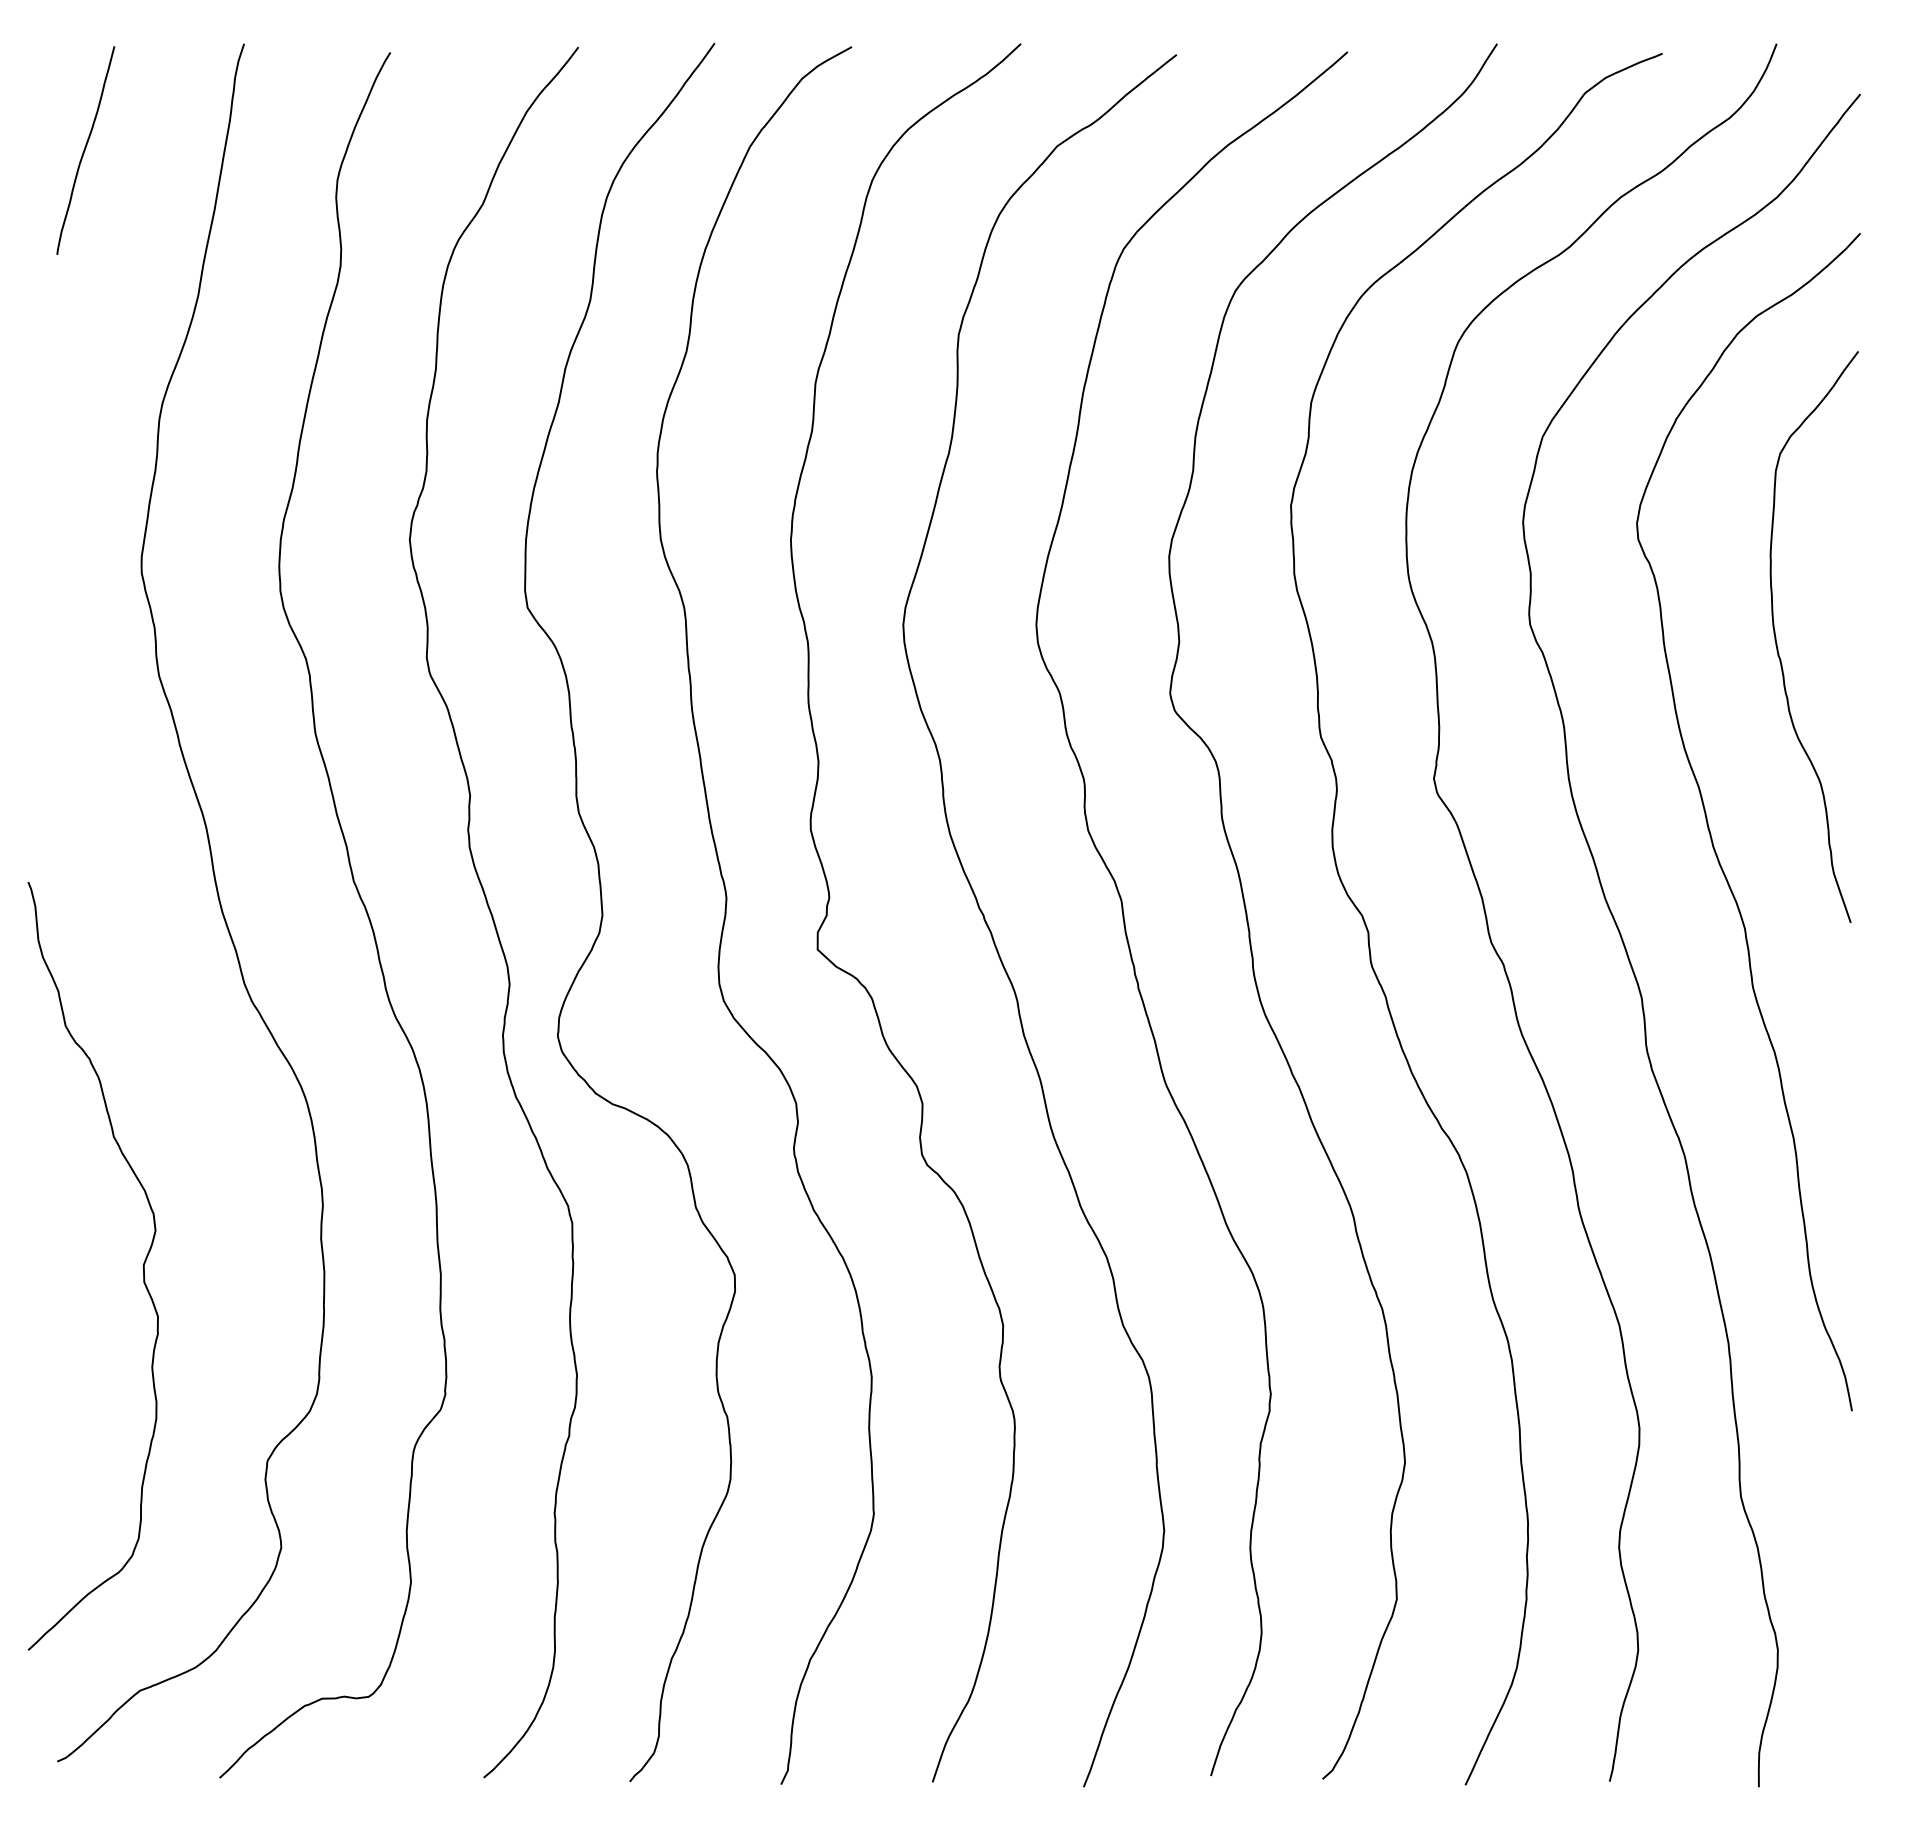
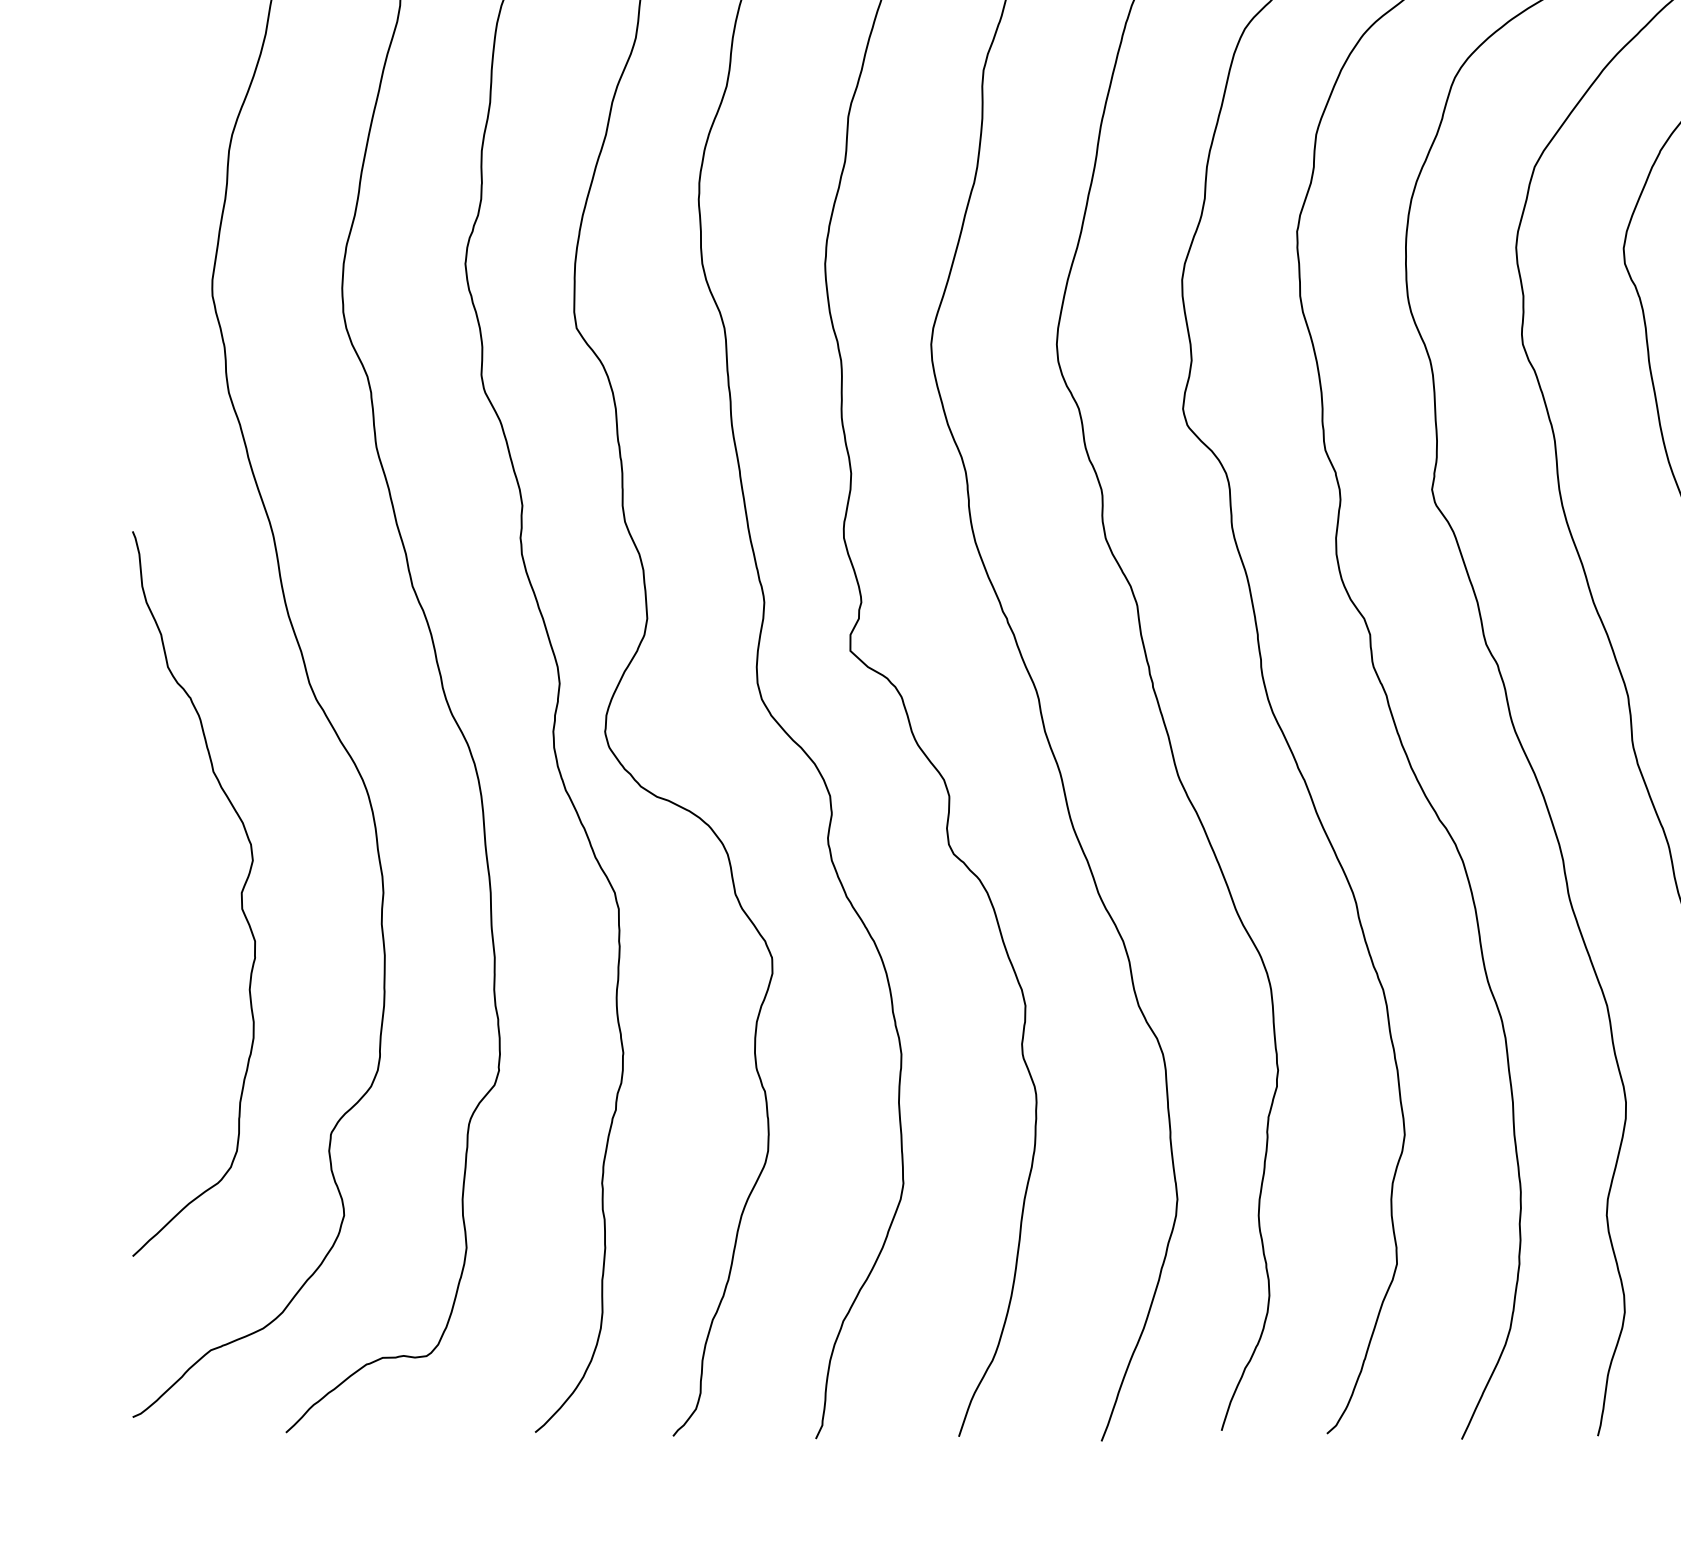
curve: (142, 1266) -> (240, 894), moved

